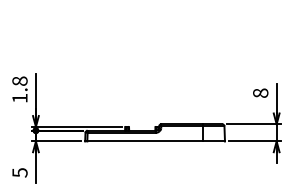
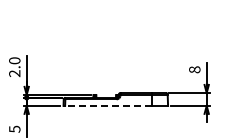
text: (19, 90) -> (14, 67), 1.8 -> 2.0
line: (145, 140) -> (108, 105), solid -> dashed

